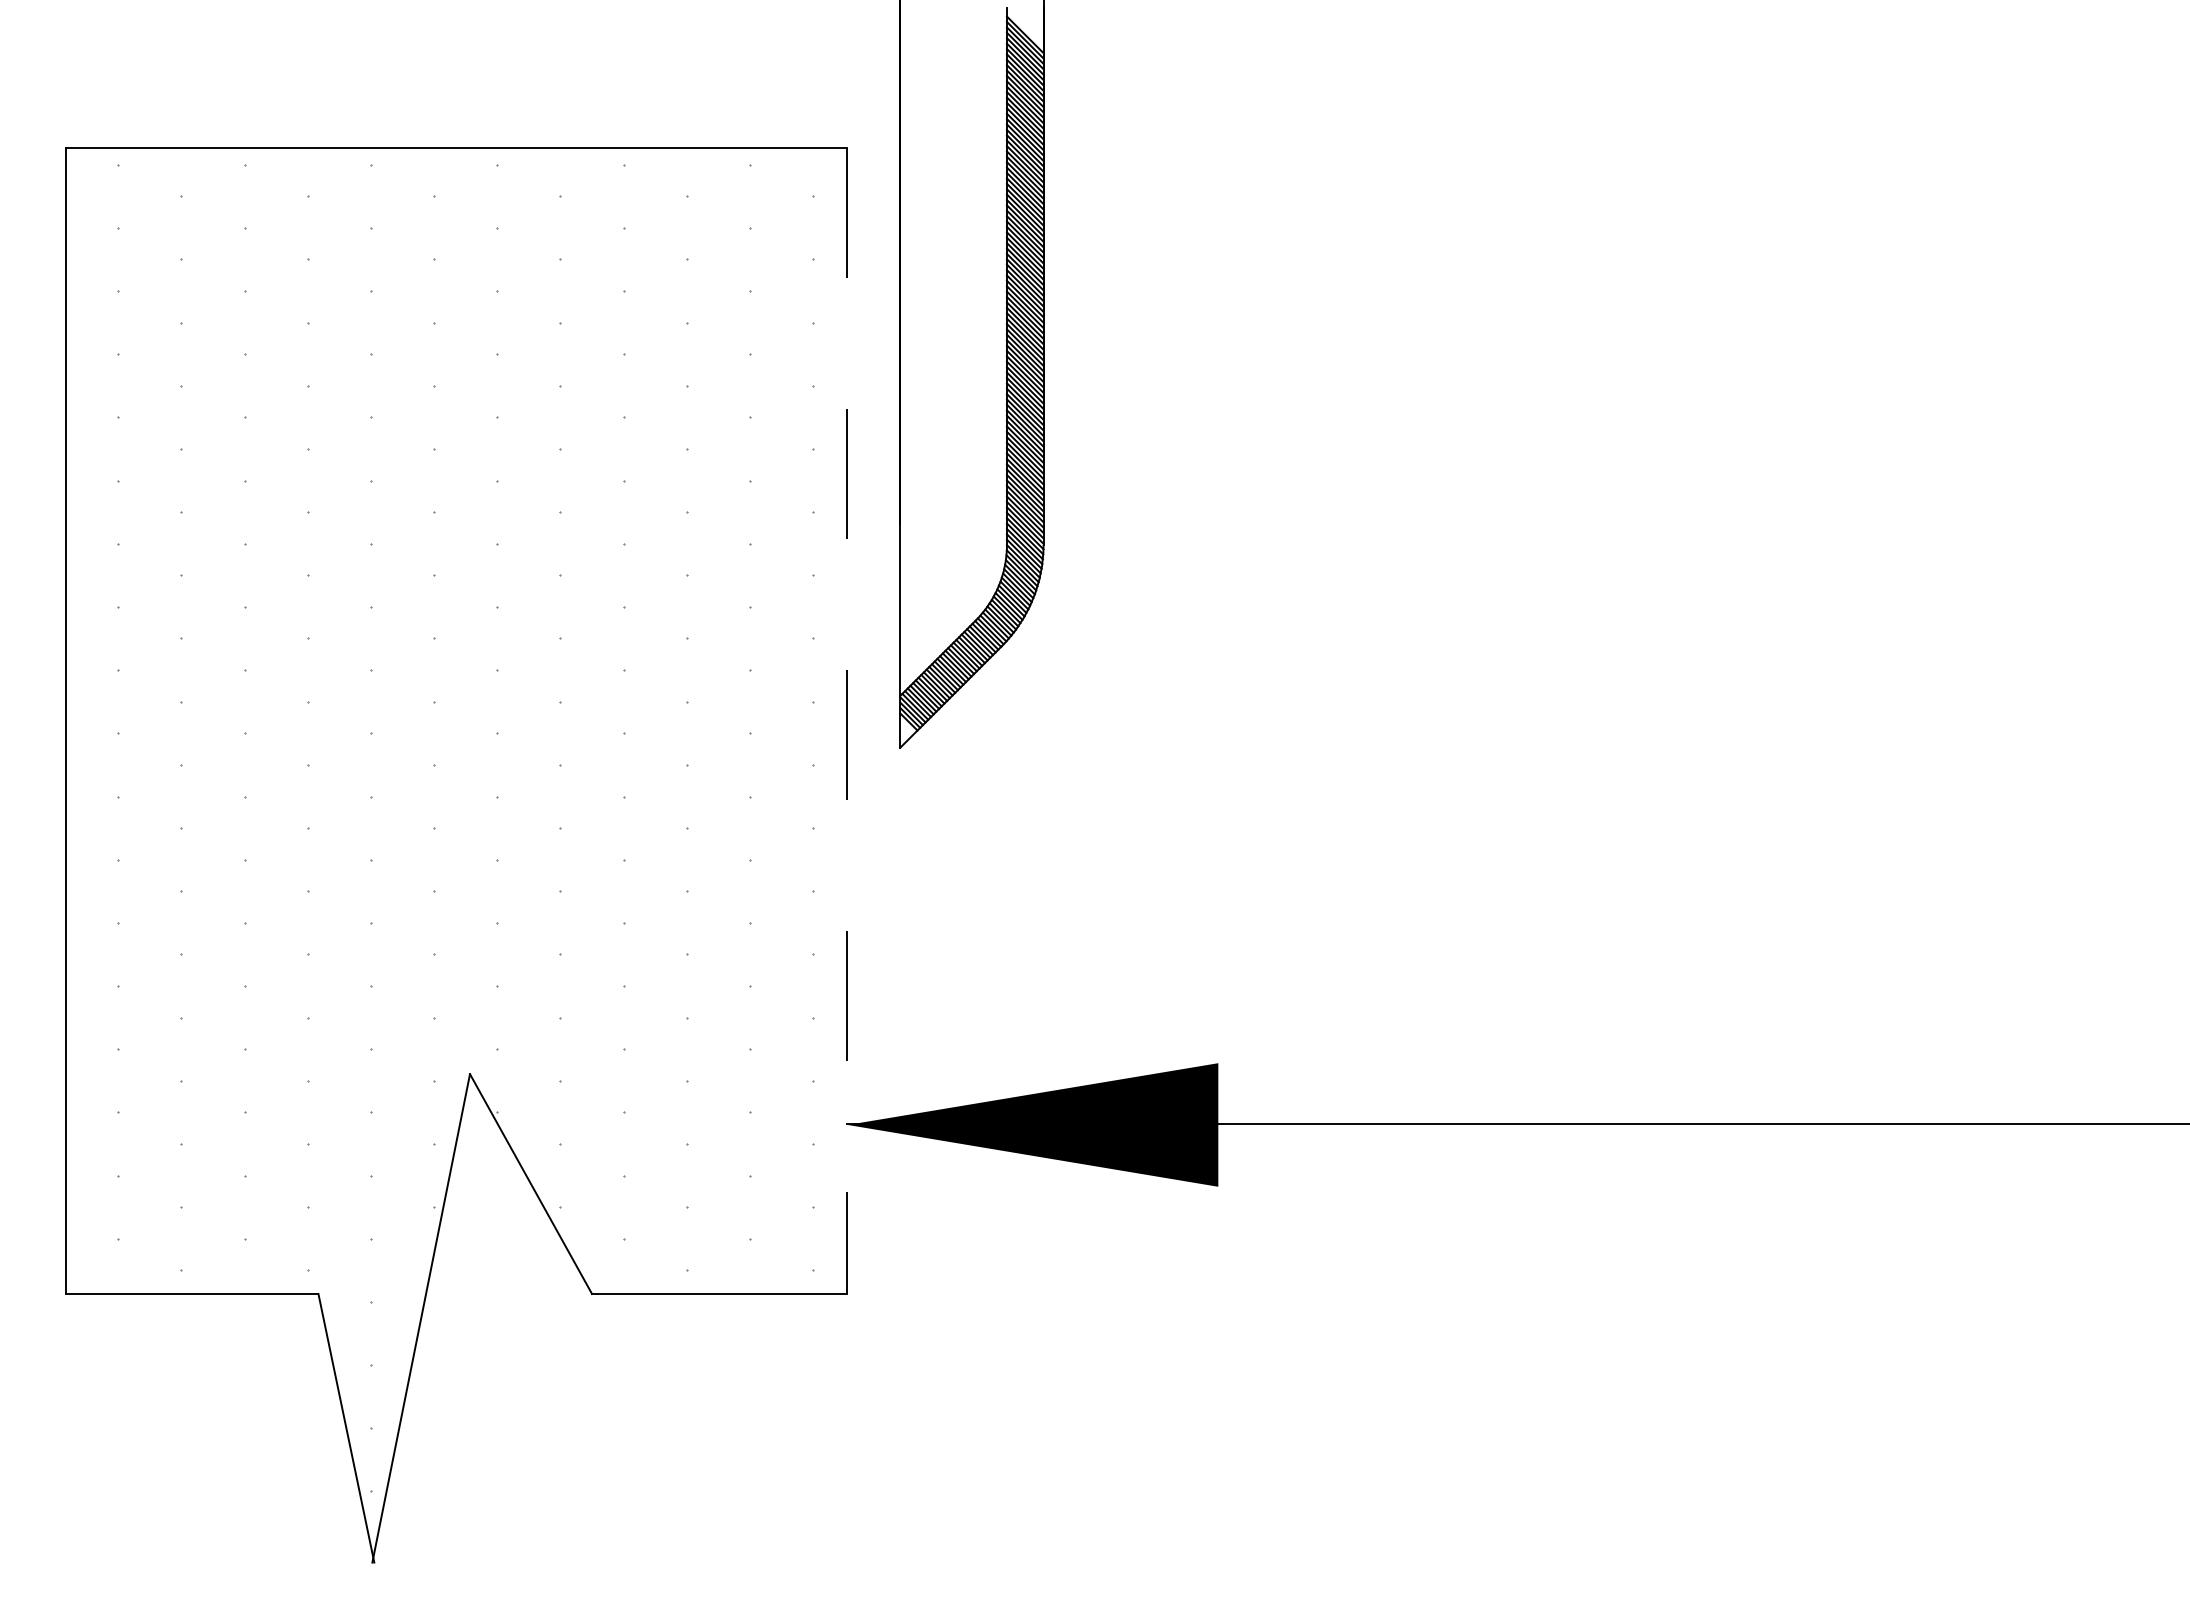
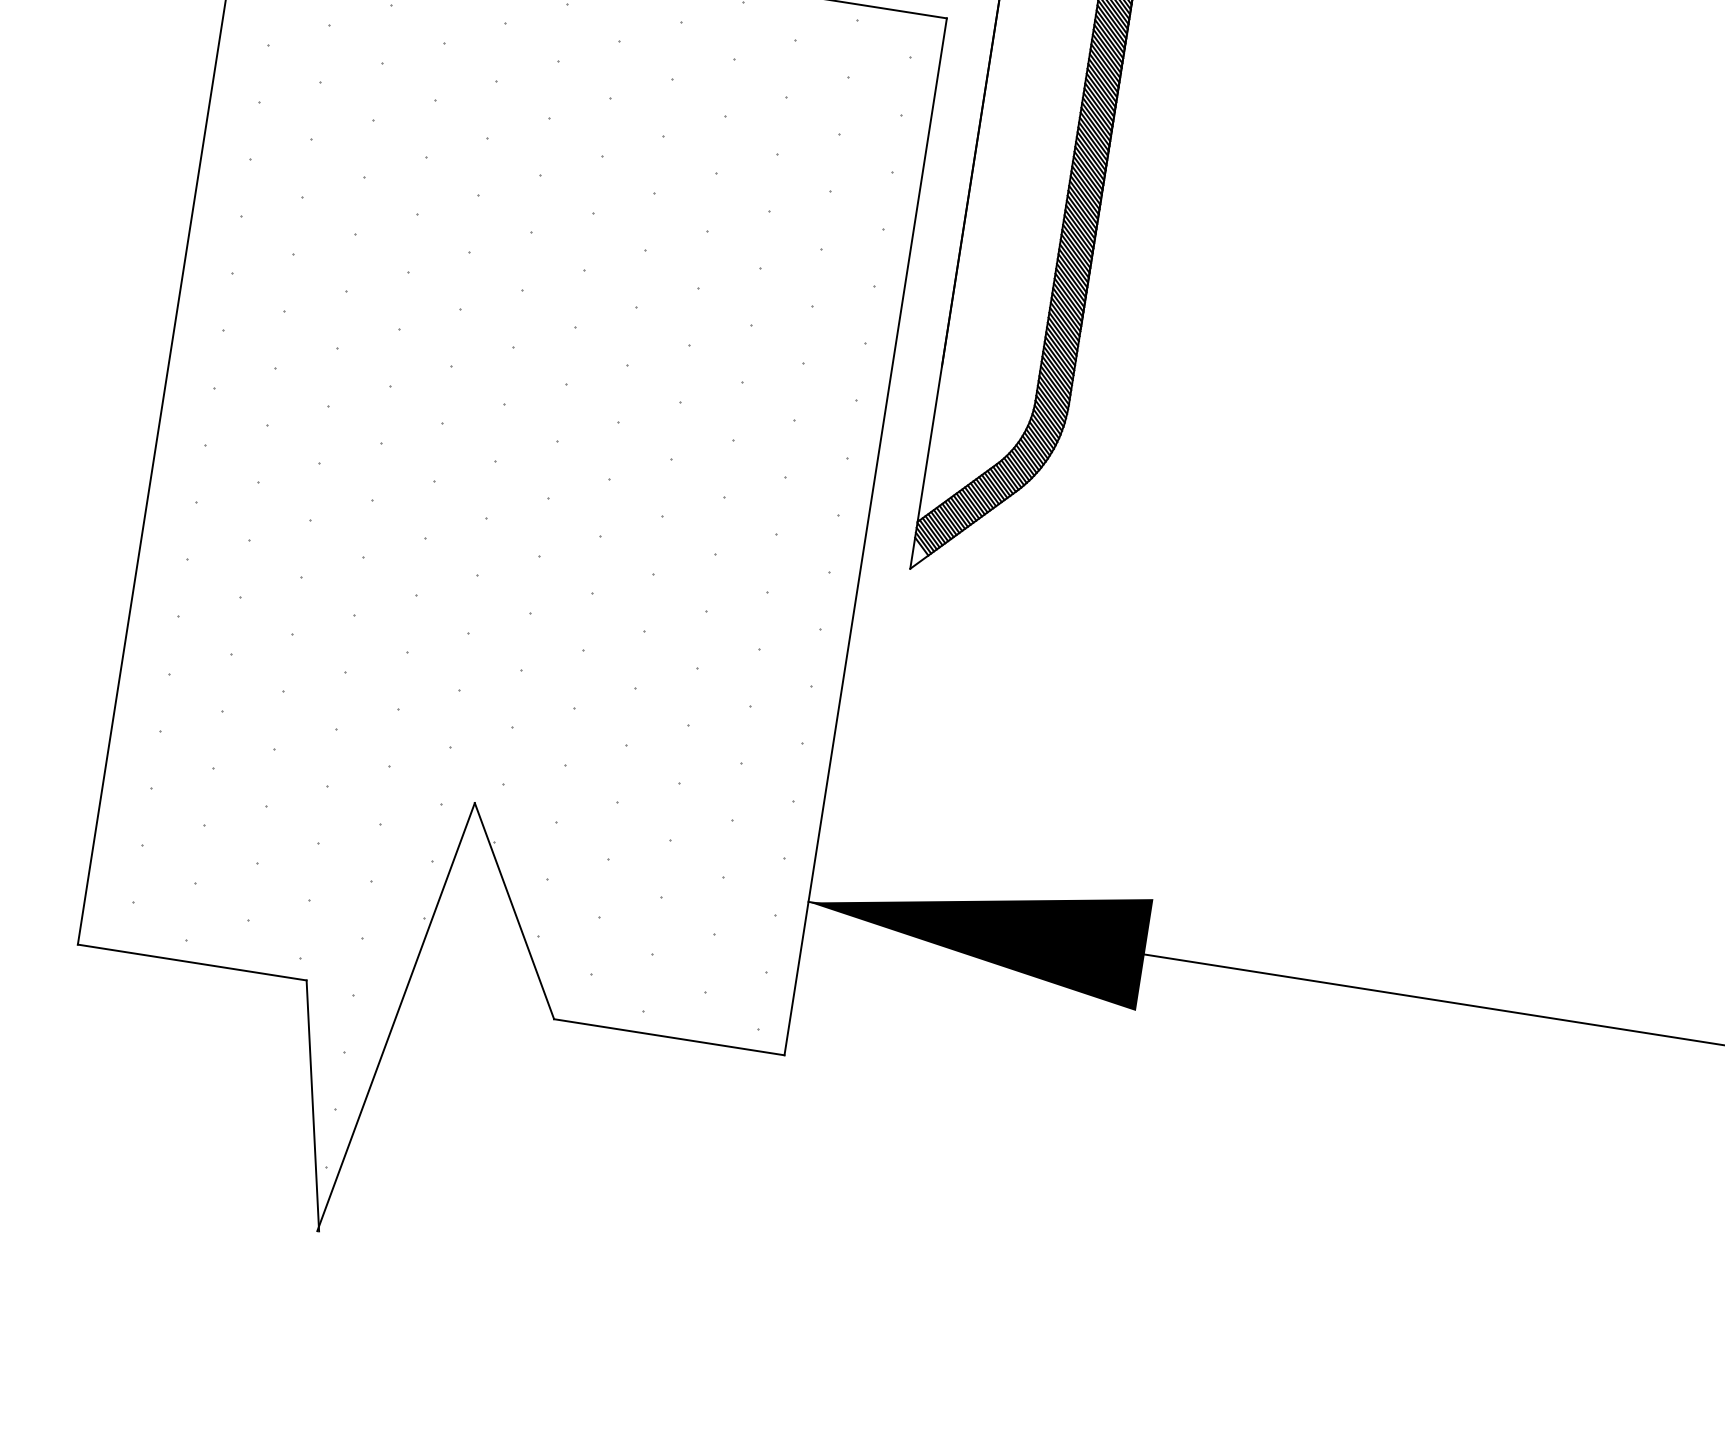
line: (846, 721) -> (865, 537), dashed -> solid

